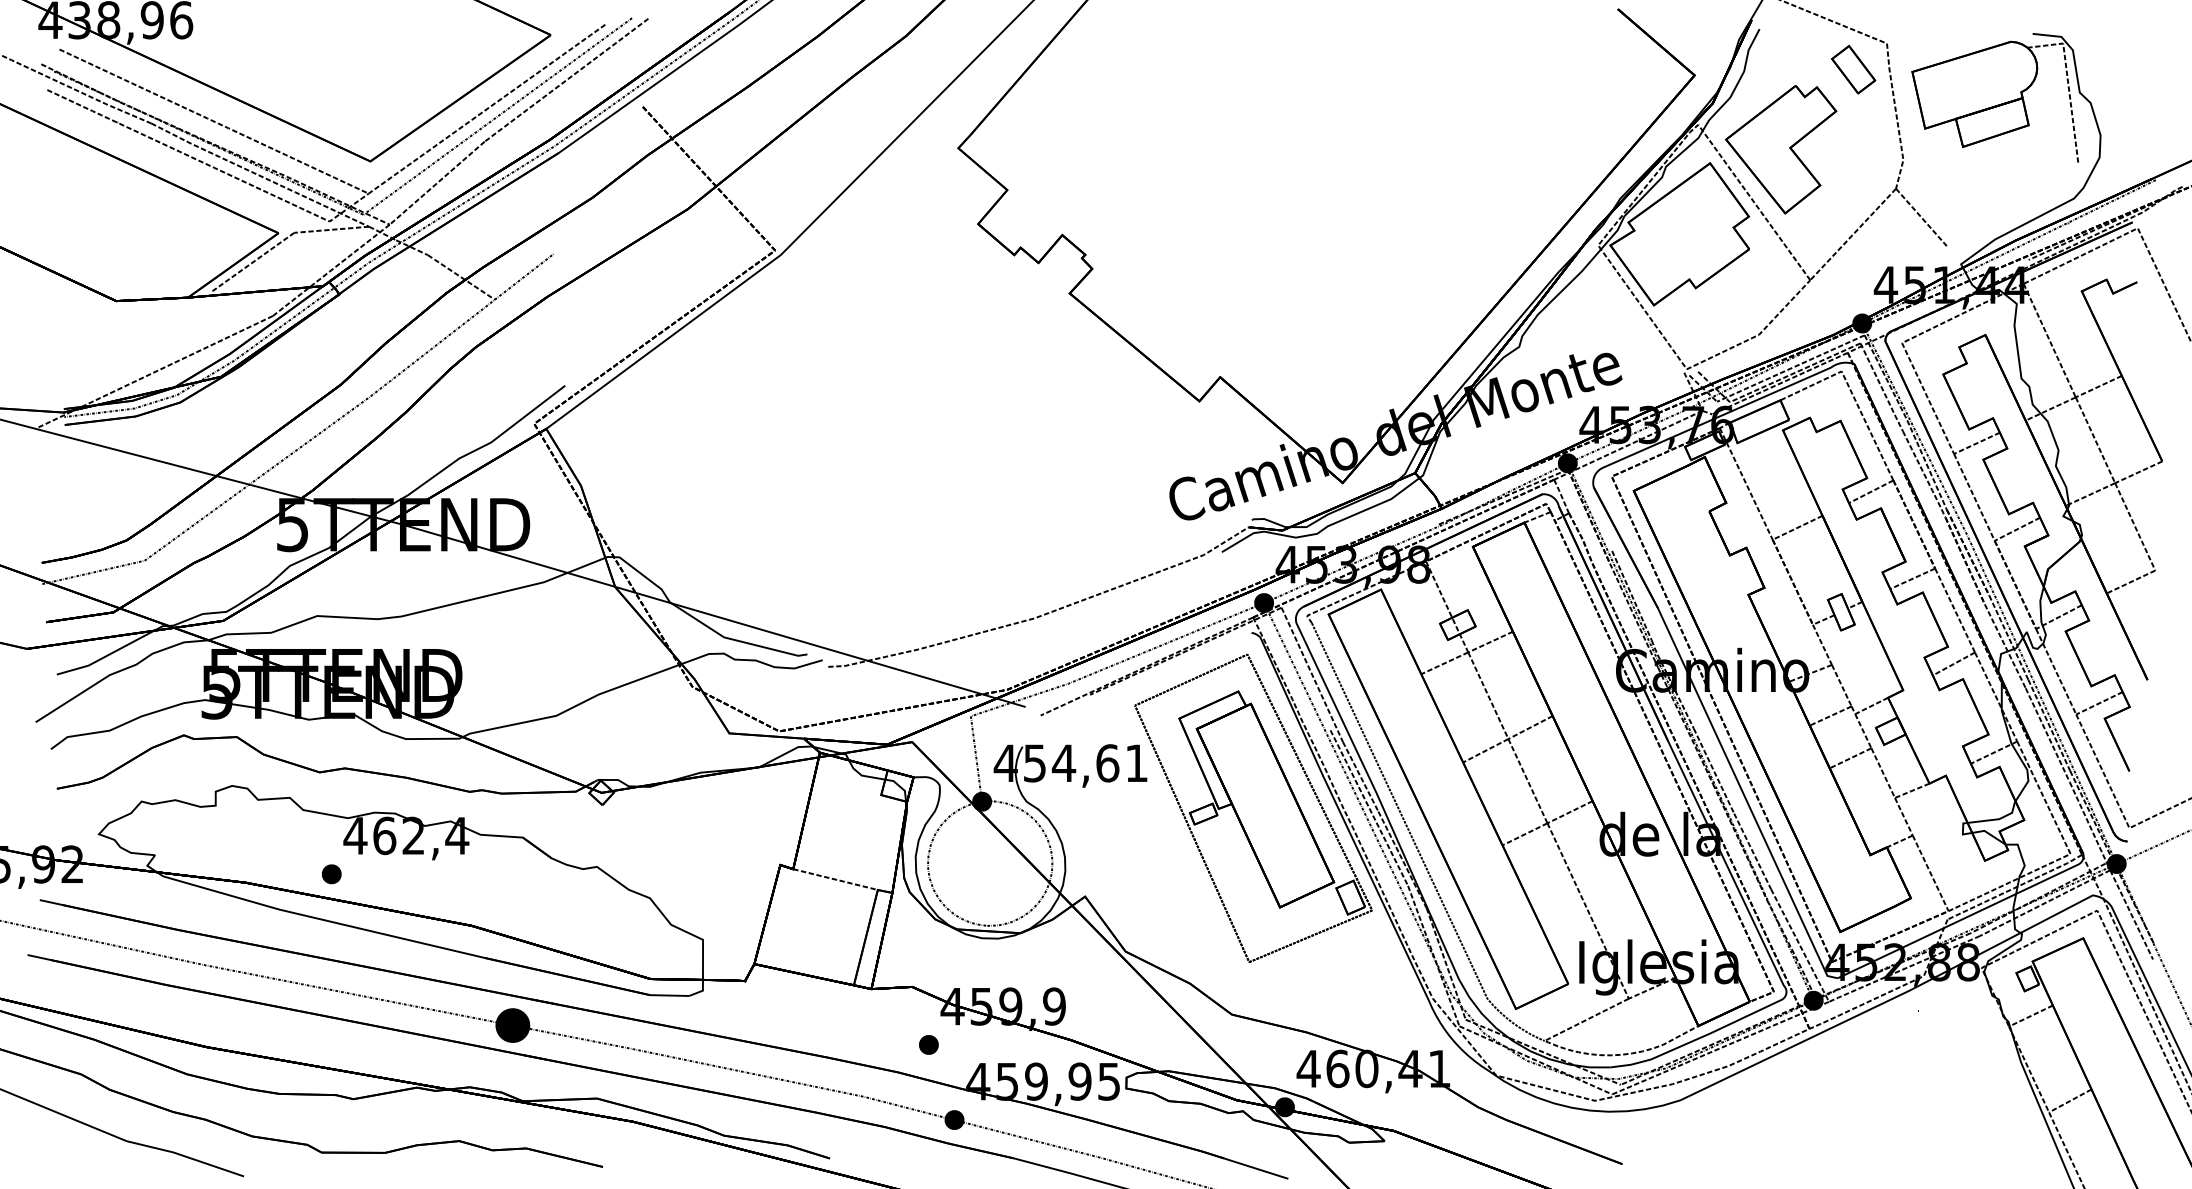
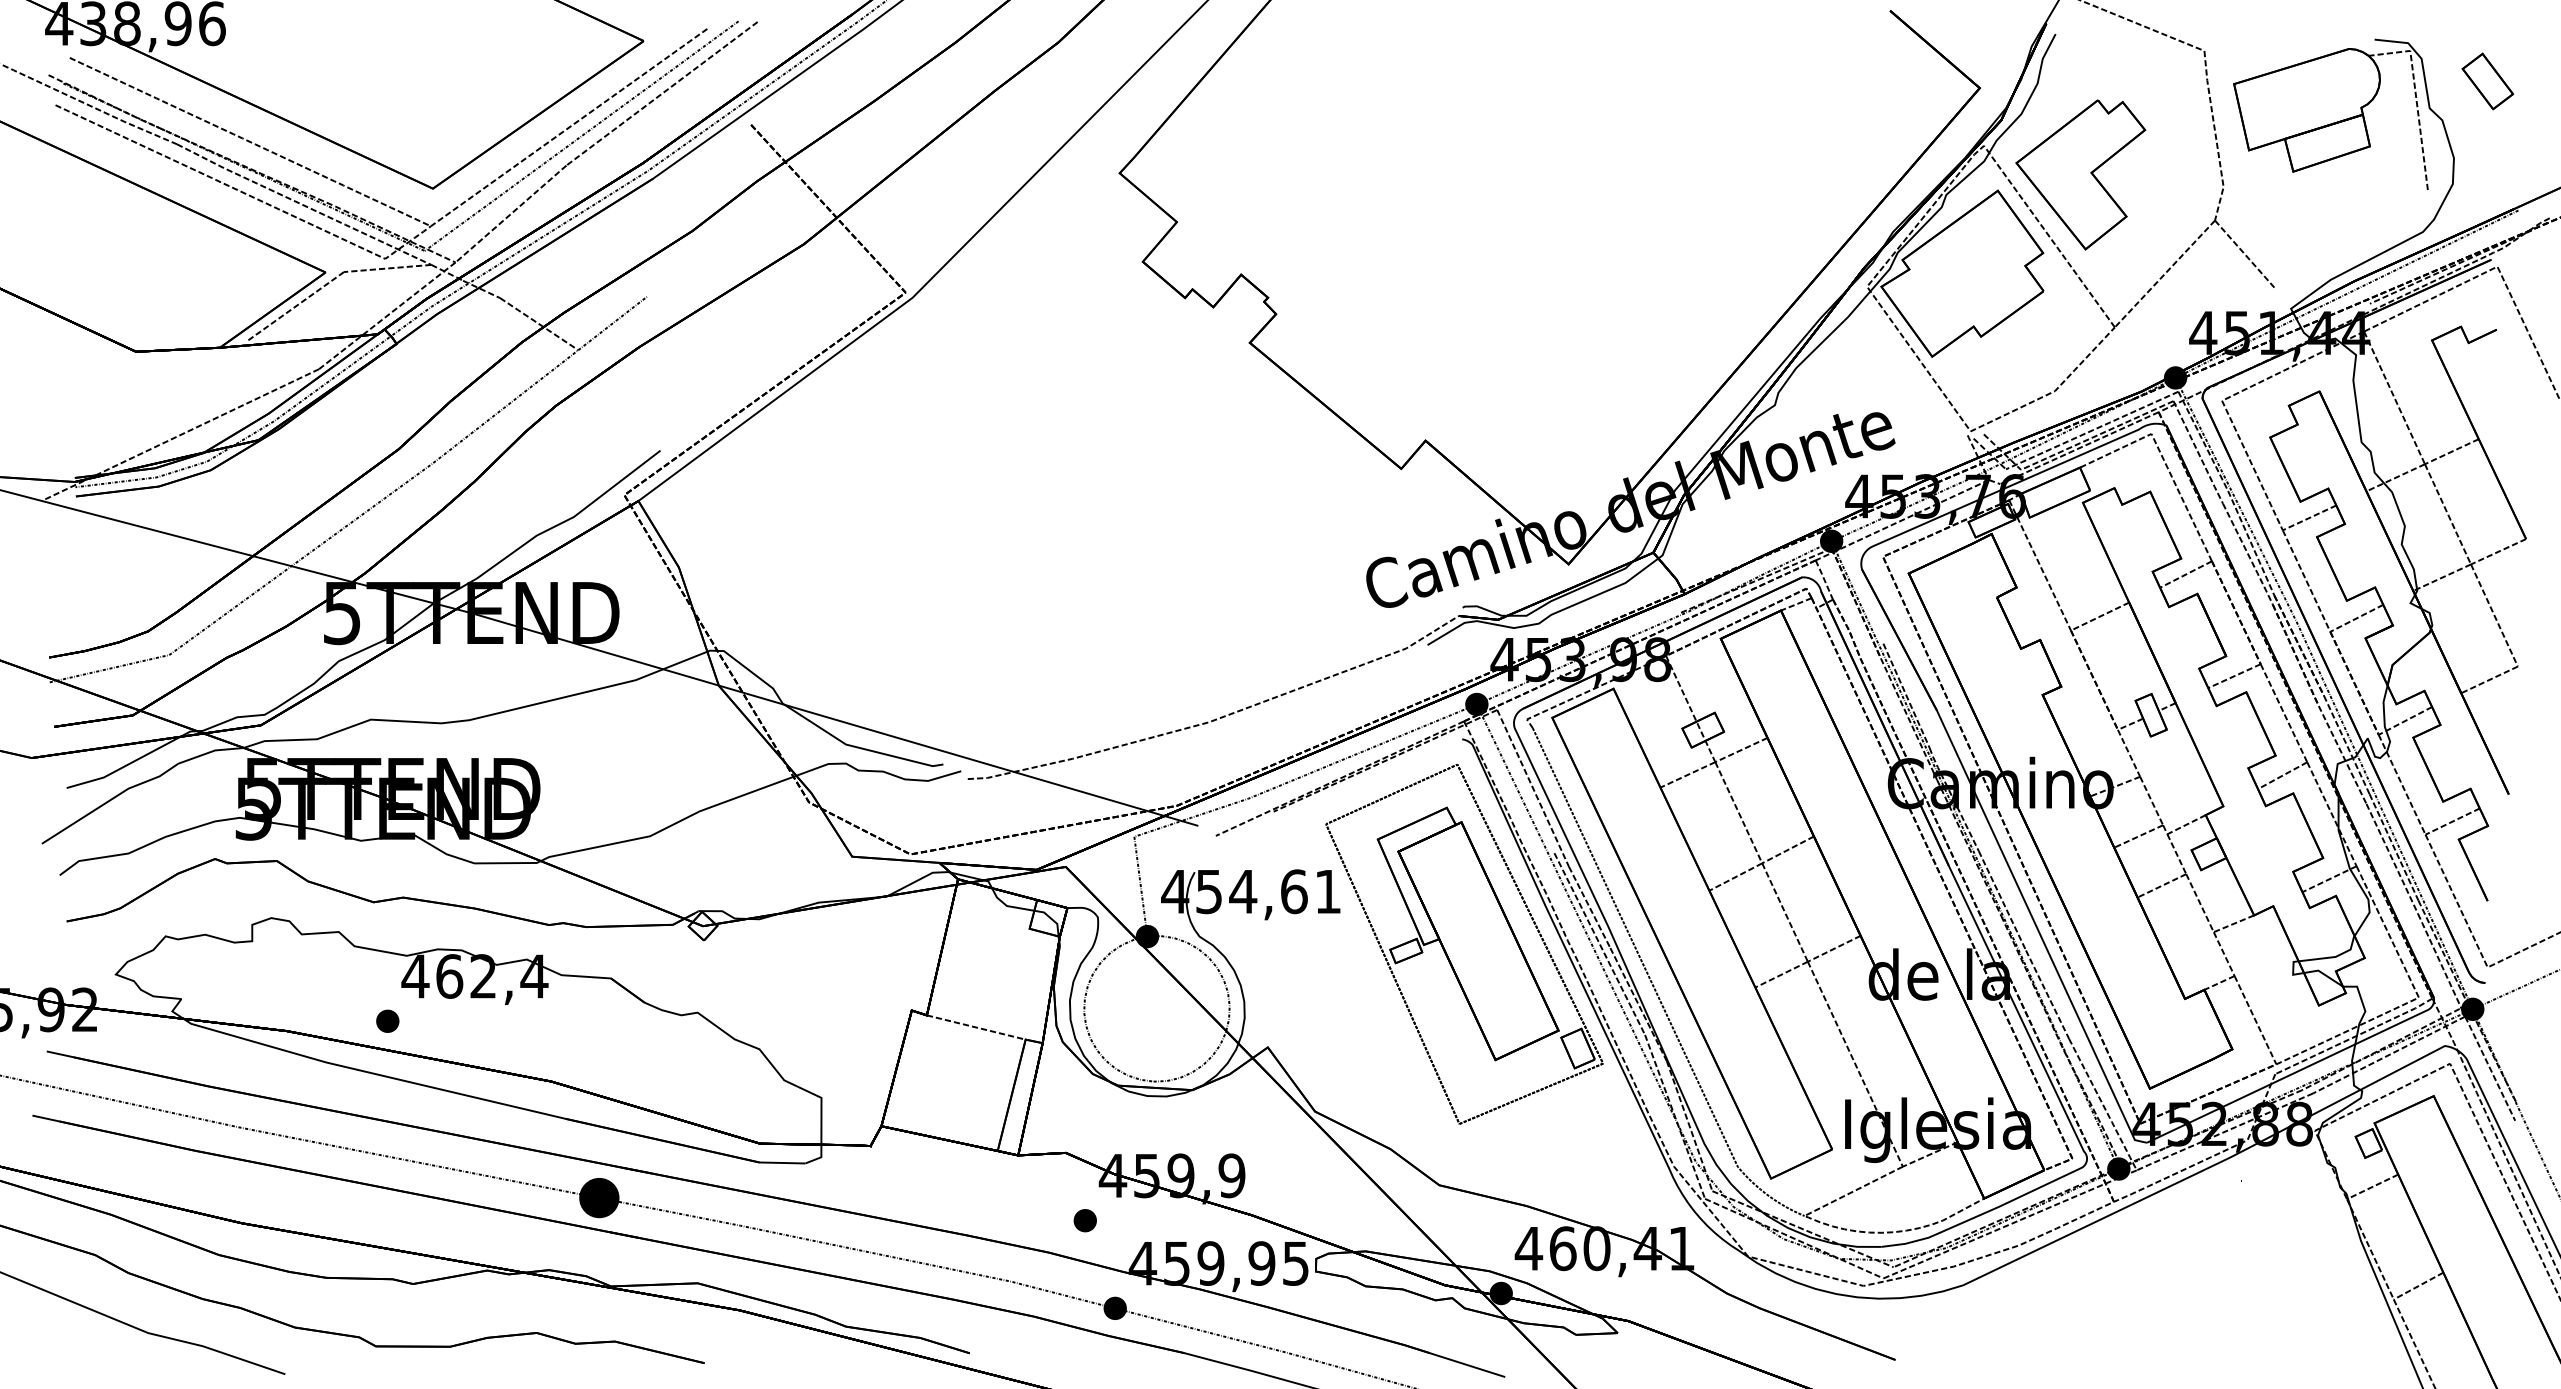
part: (1853, 69) -> (2487, 81), moved

